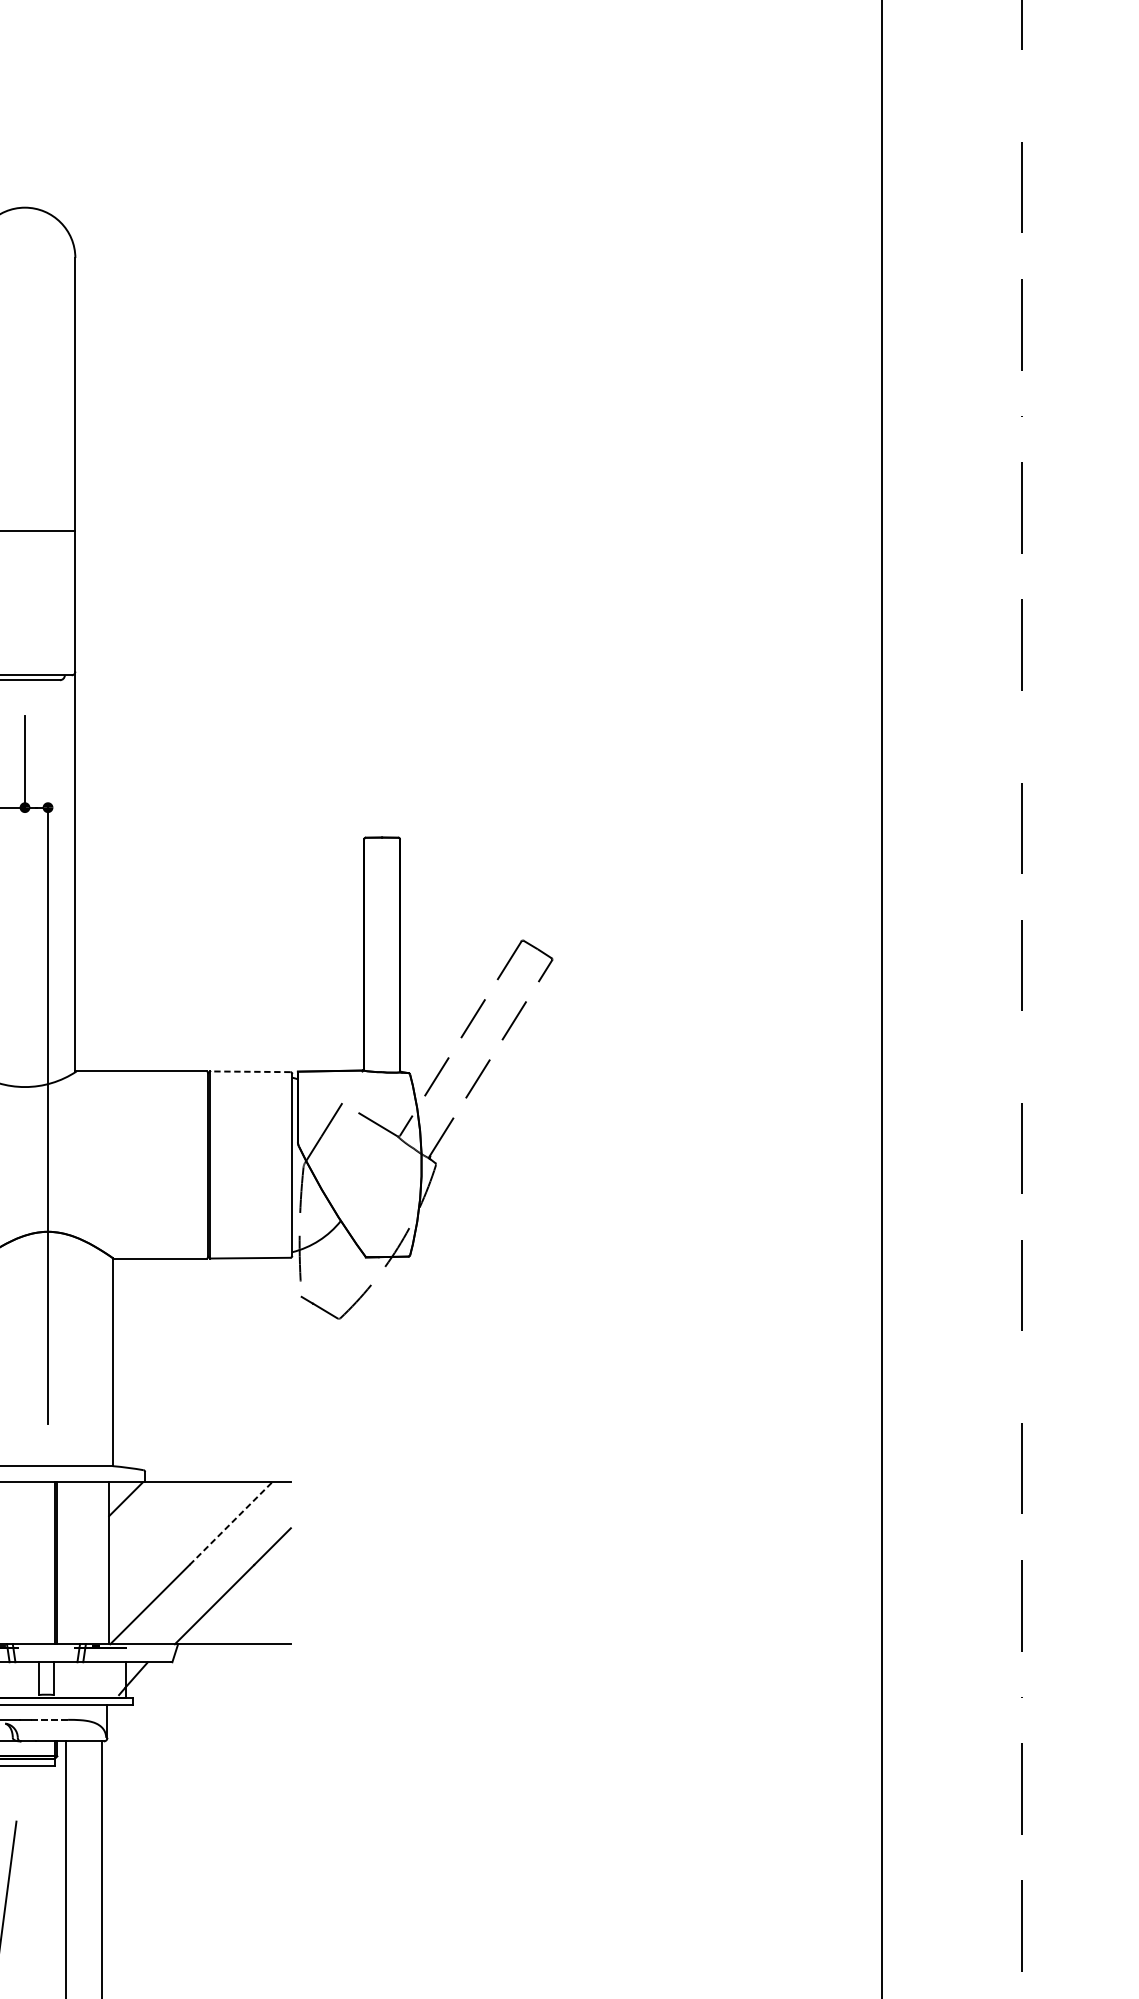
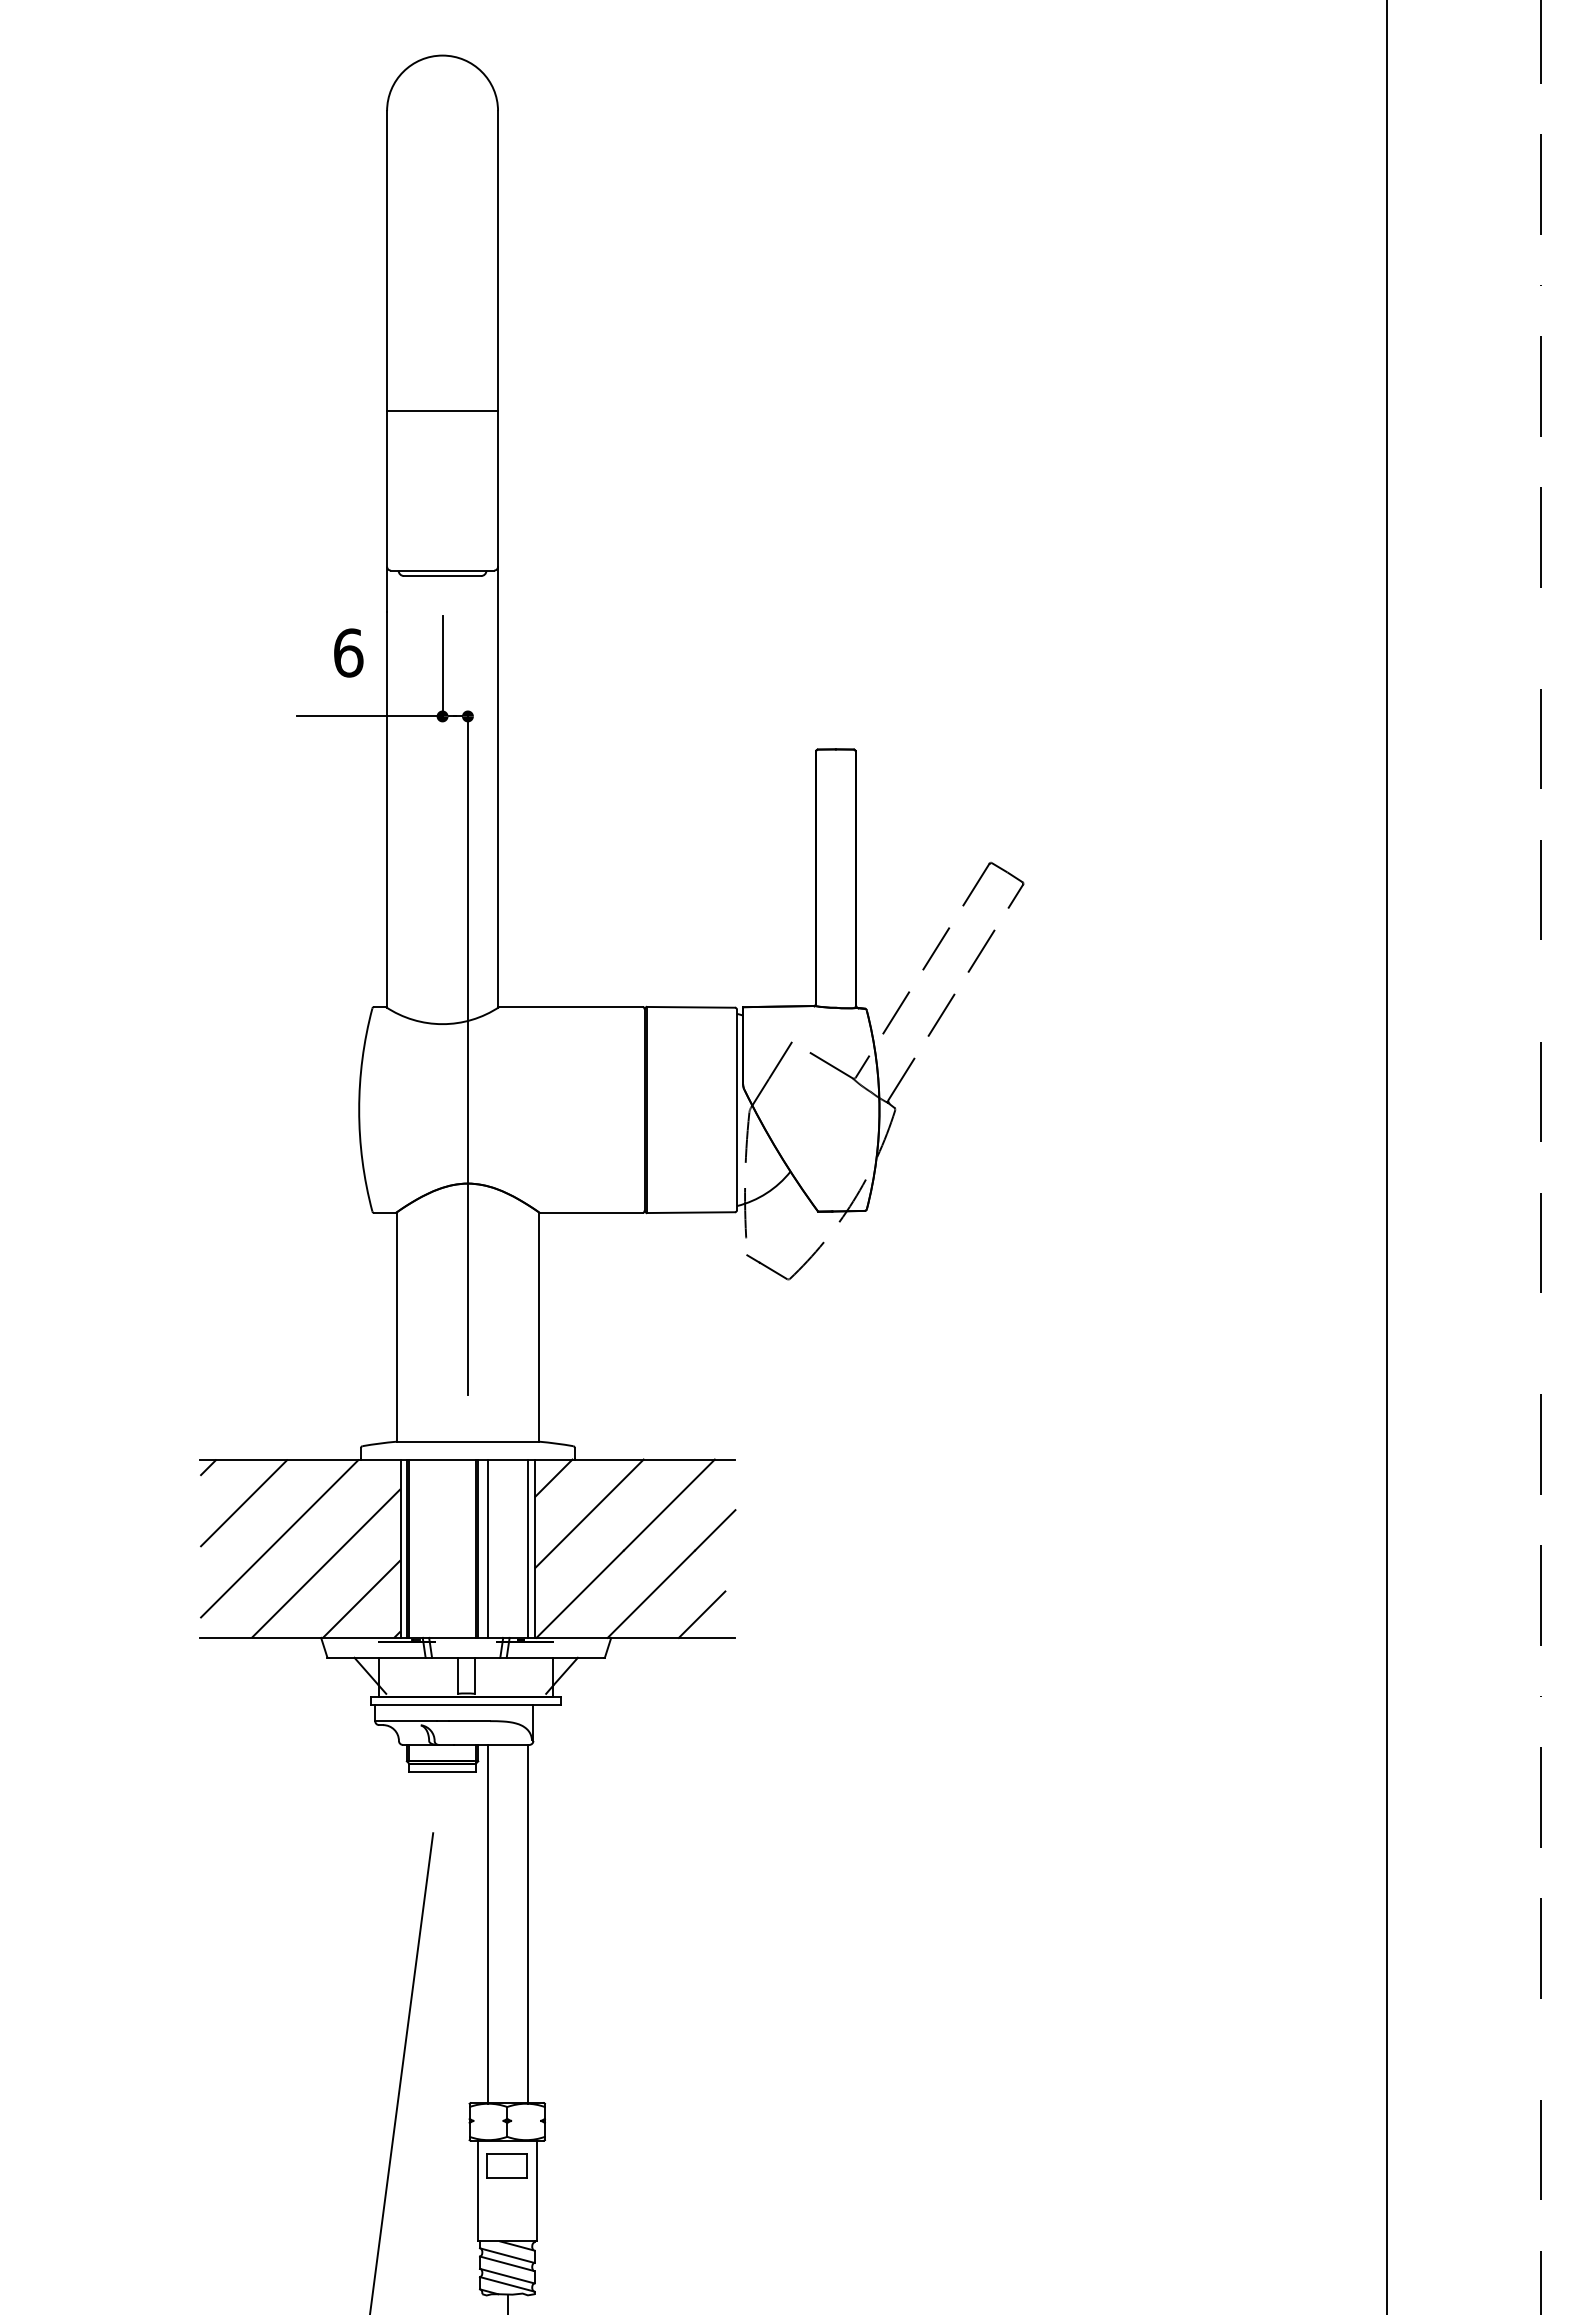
line: (250, 1071) -> (690, 1007), dashed -> solid
line: (231, 1523) -> (669, 1504), dashed -> solid
line: (158, 1531) -> (589, 1513), added
line: (66, 1563) -> (488, 1548), added
line: (102, 1563) -> (527, 1548), added
line: (260, 1623) -> (701, 1614), added
line: (50, 1720) -> (470, 1721), dashed -> solid

